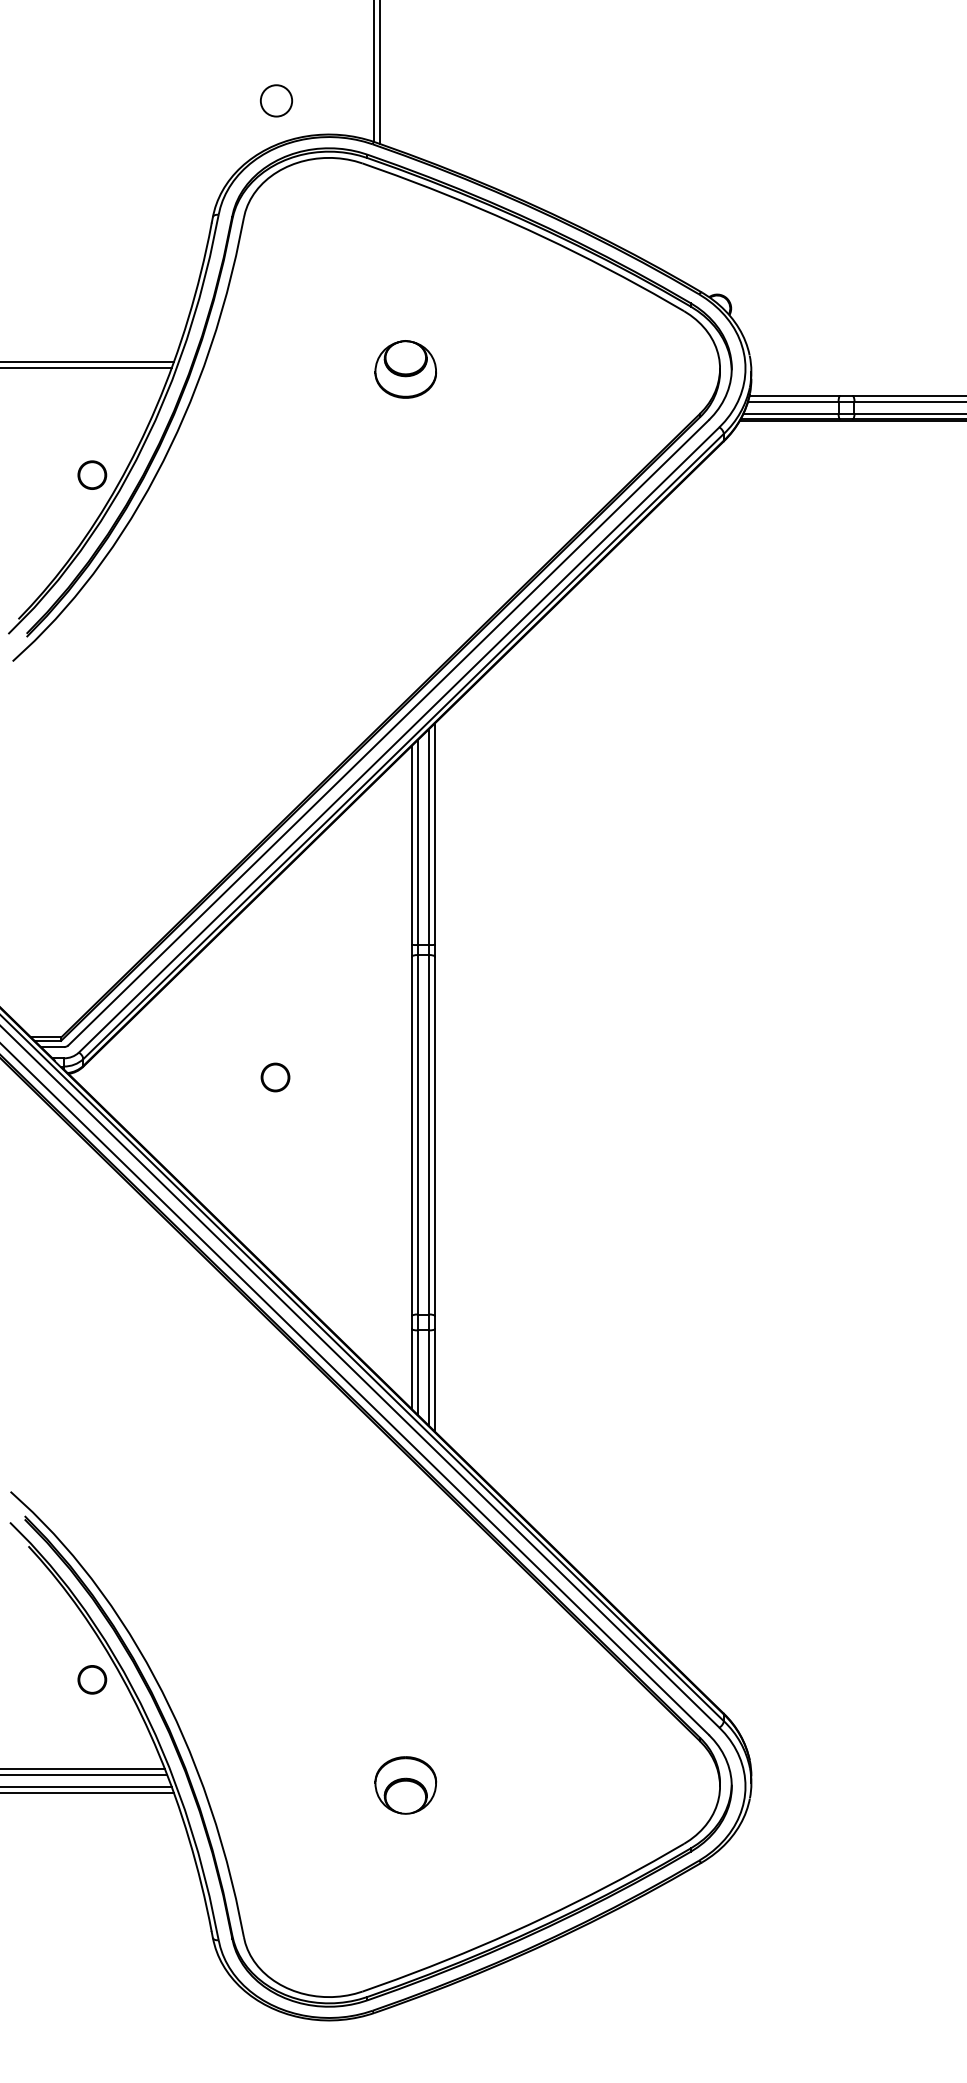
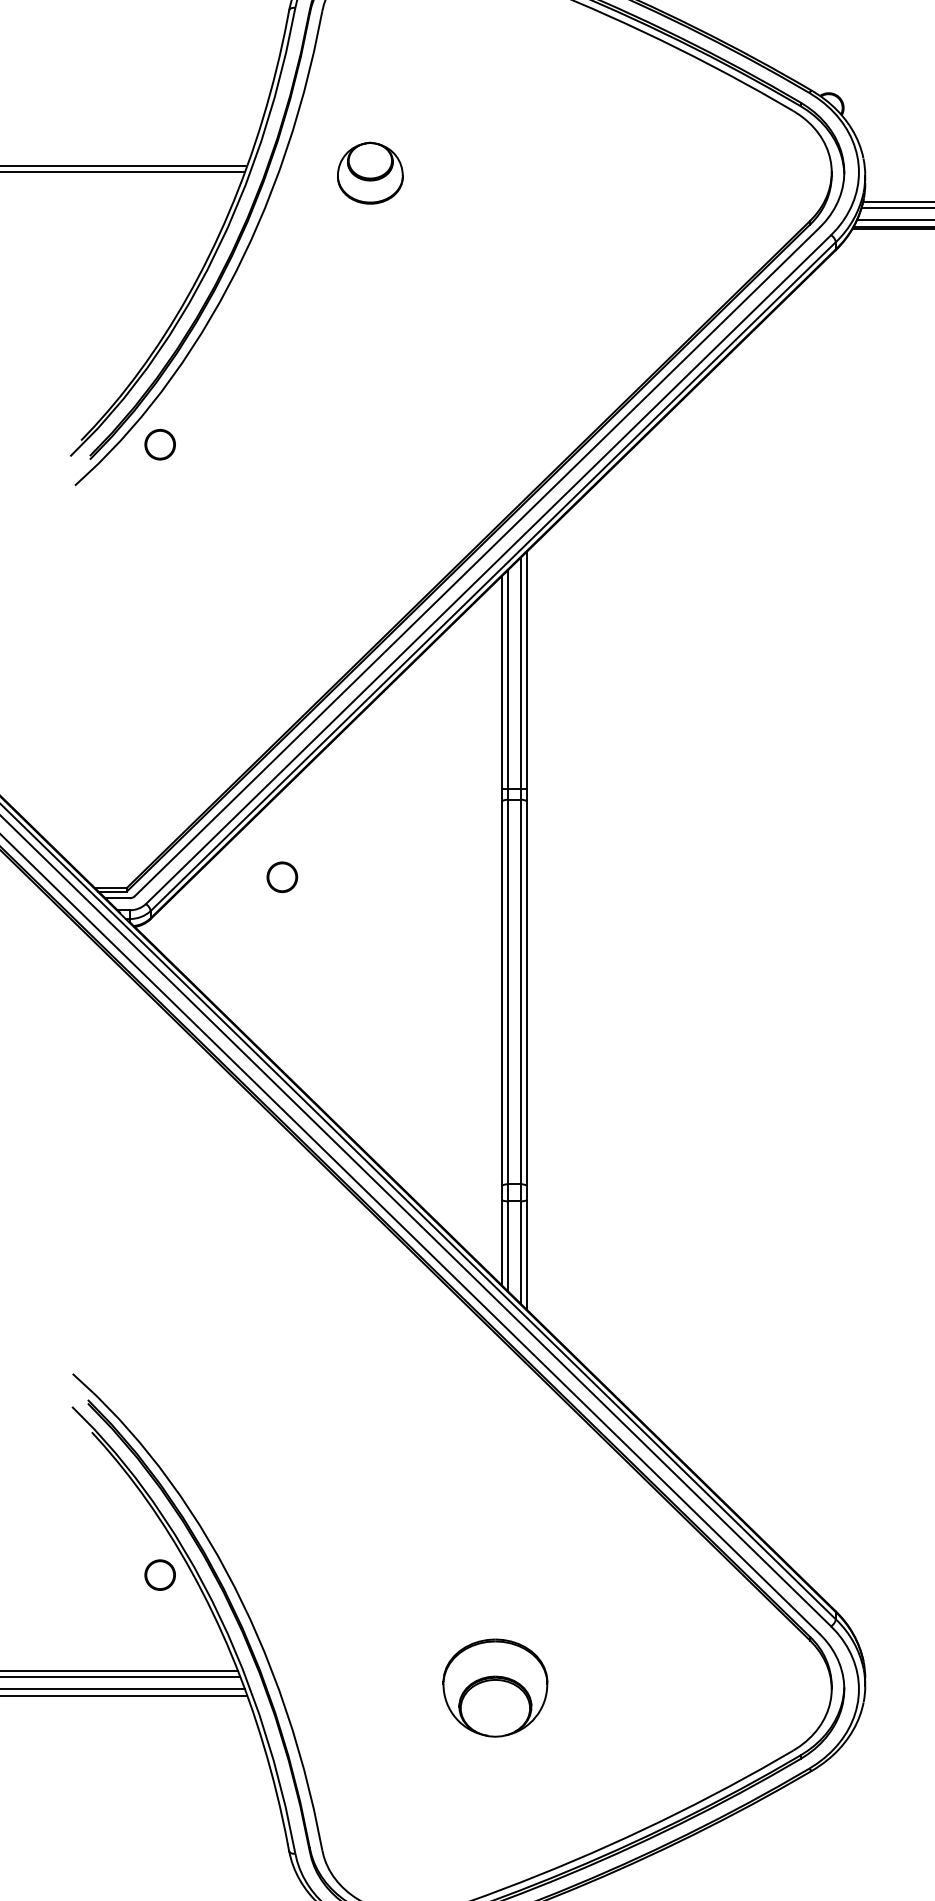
part: (405, 369) -> (370, 173), moved
part: (92, 474) -> (160, 444), moved
part: (275, 1077) -> (282, 877), moved
part: (405, 1785) -> (495, 1688), size x1.6

